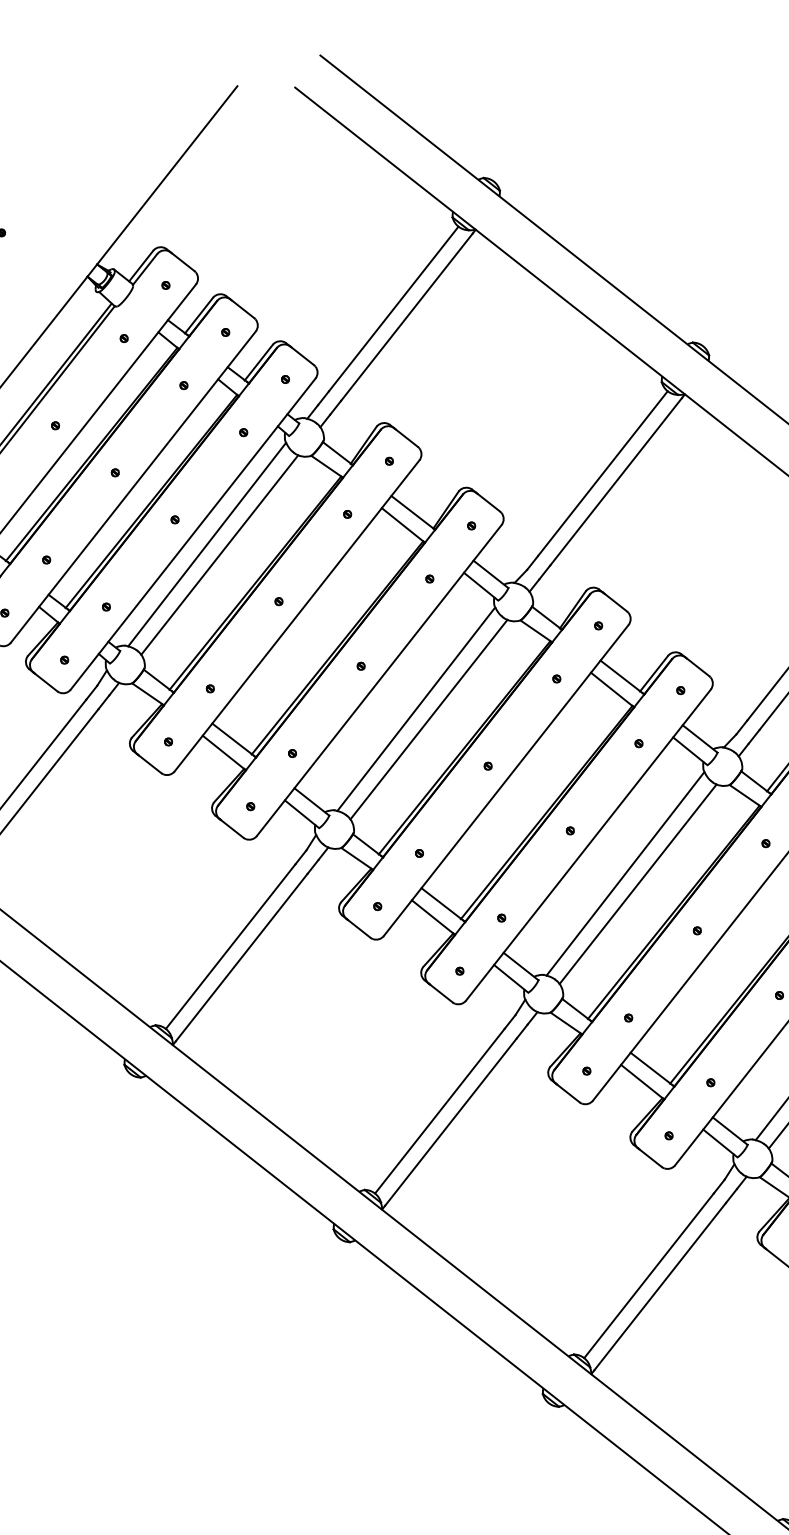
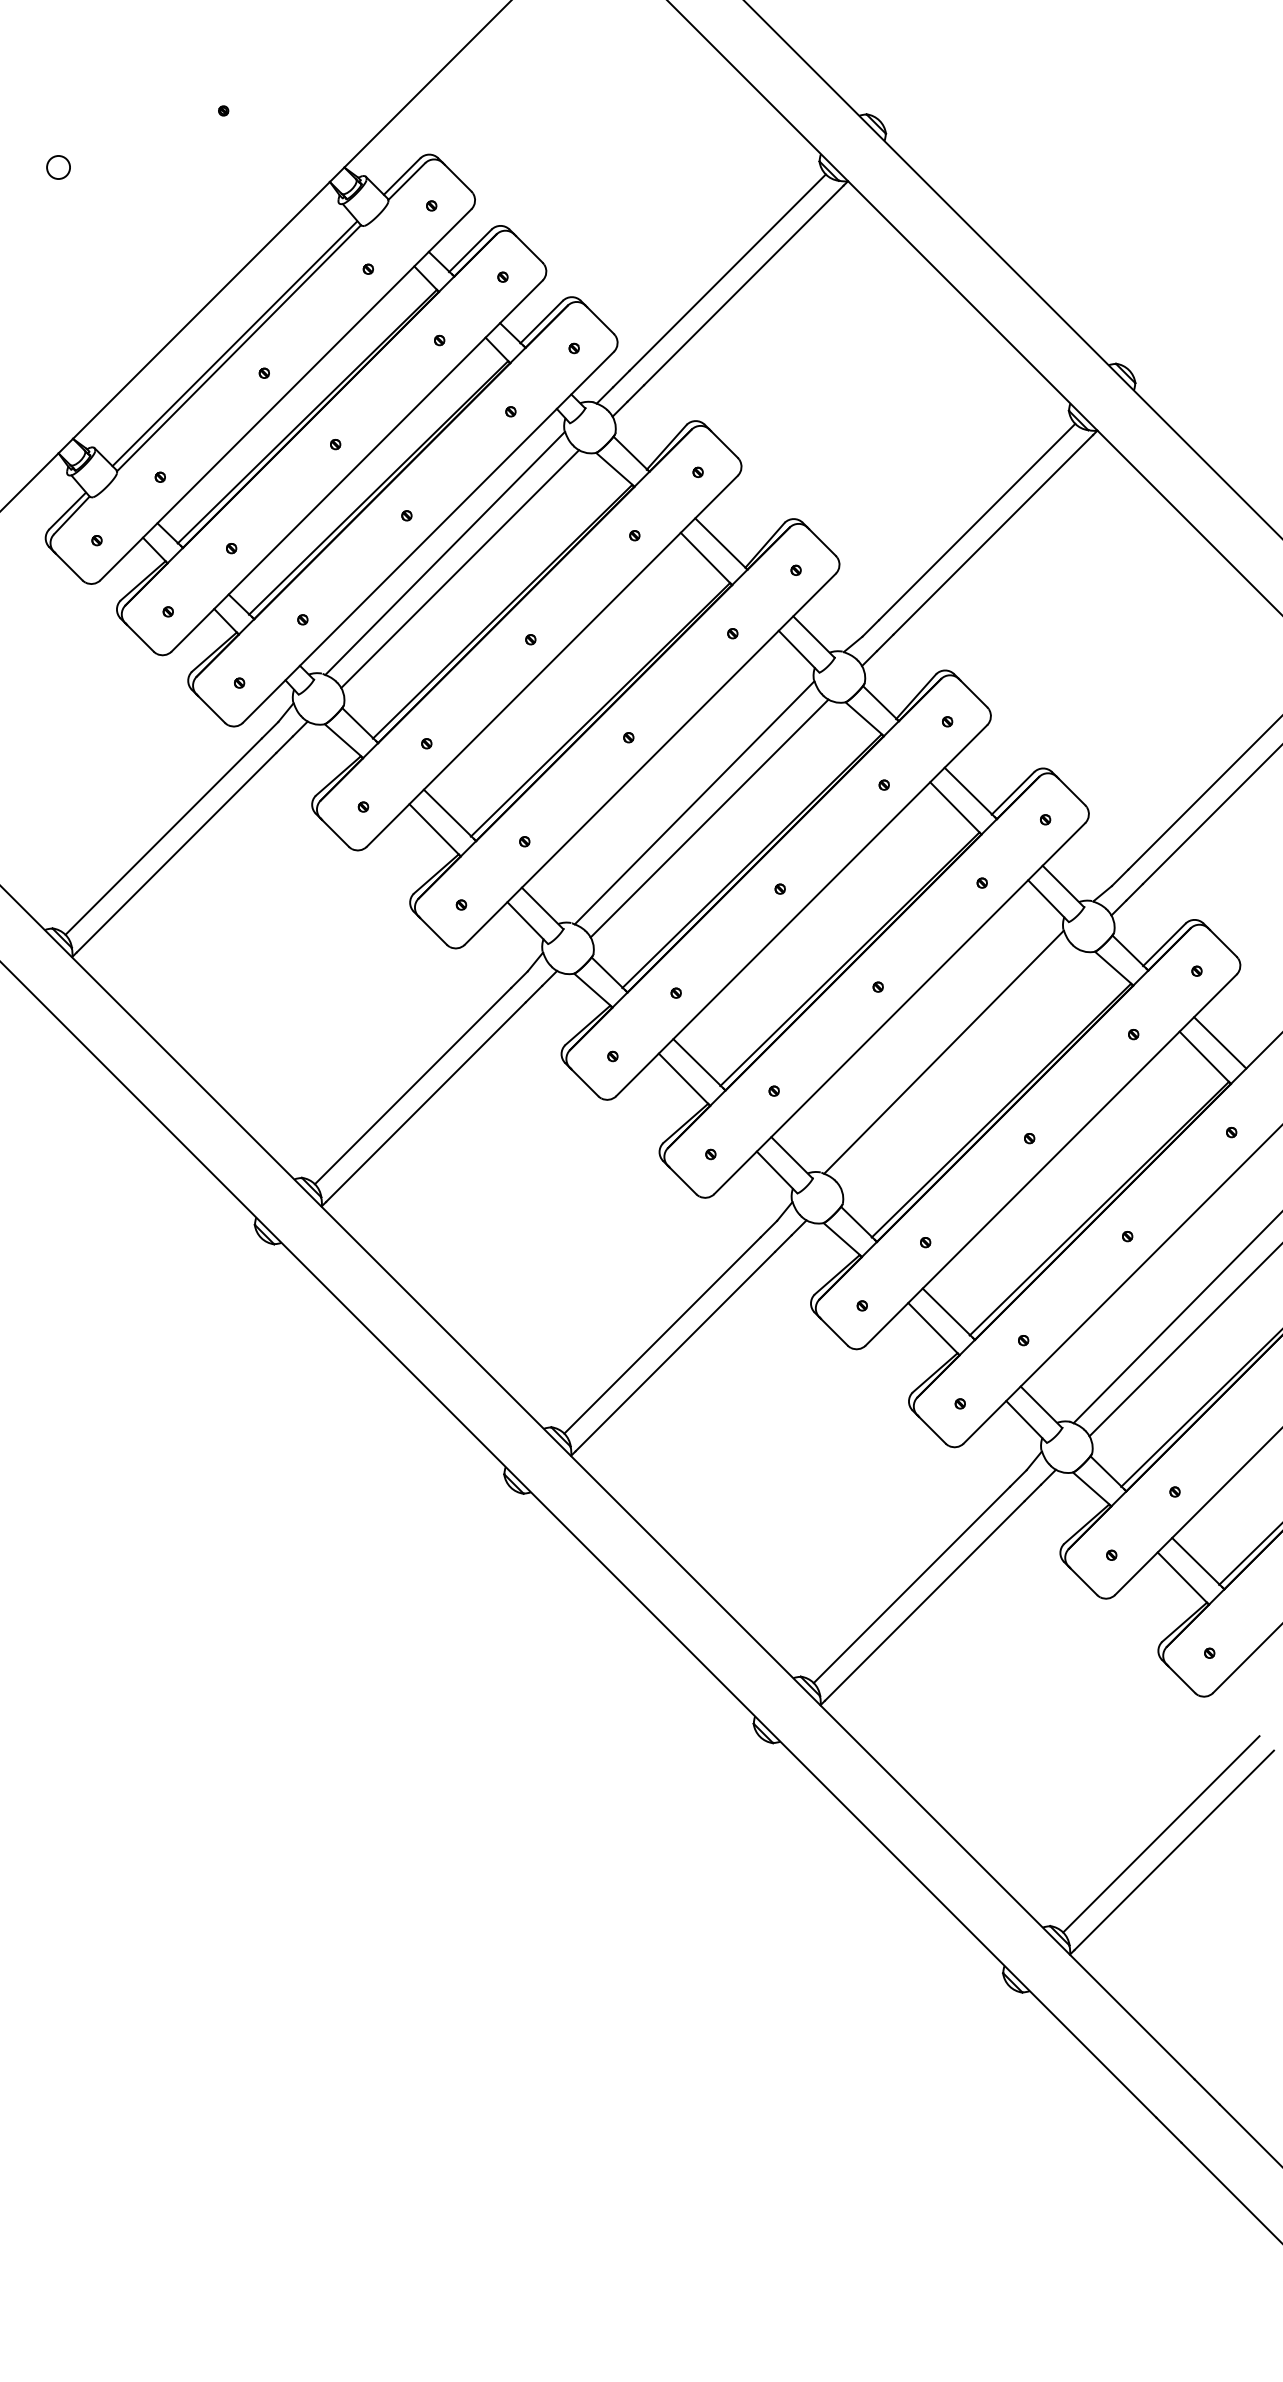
line: (637, 883) -> (958, 1067), removed

